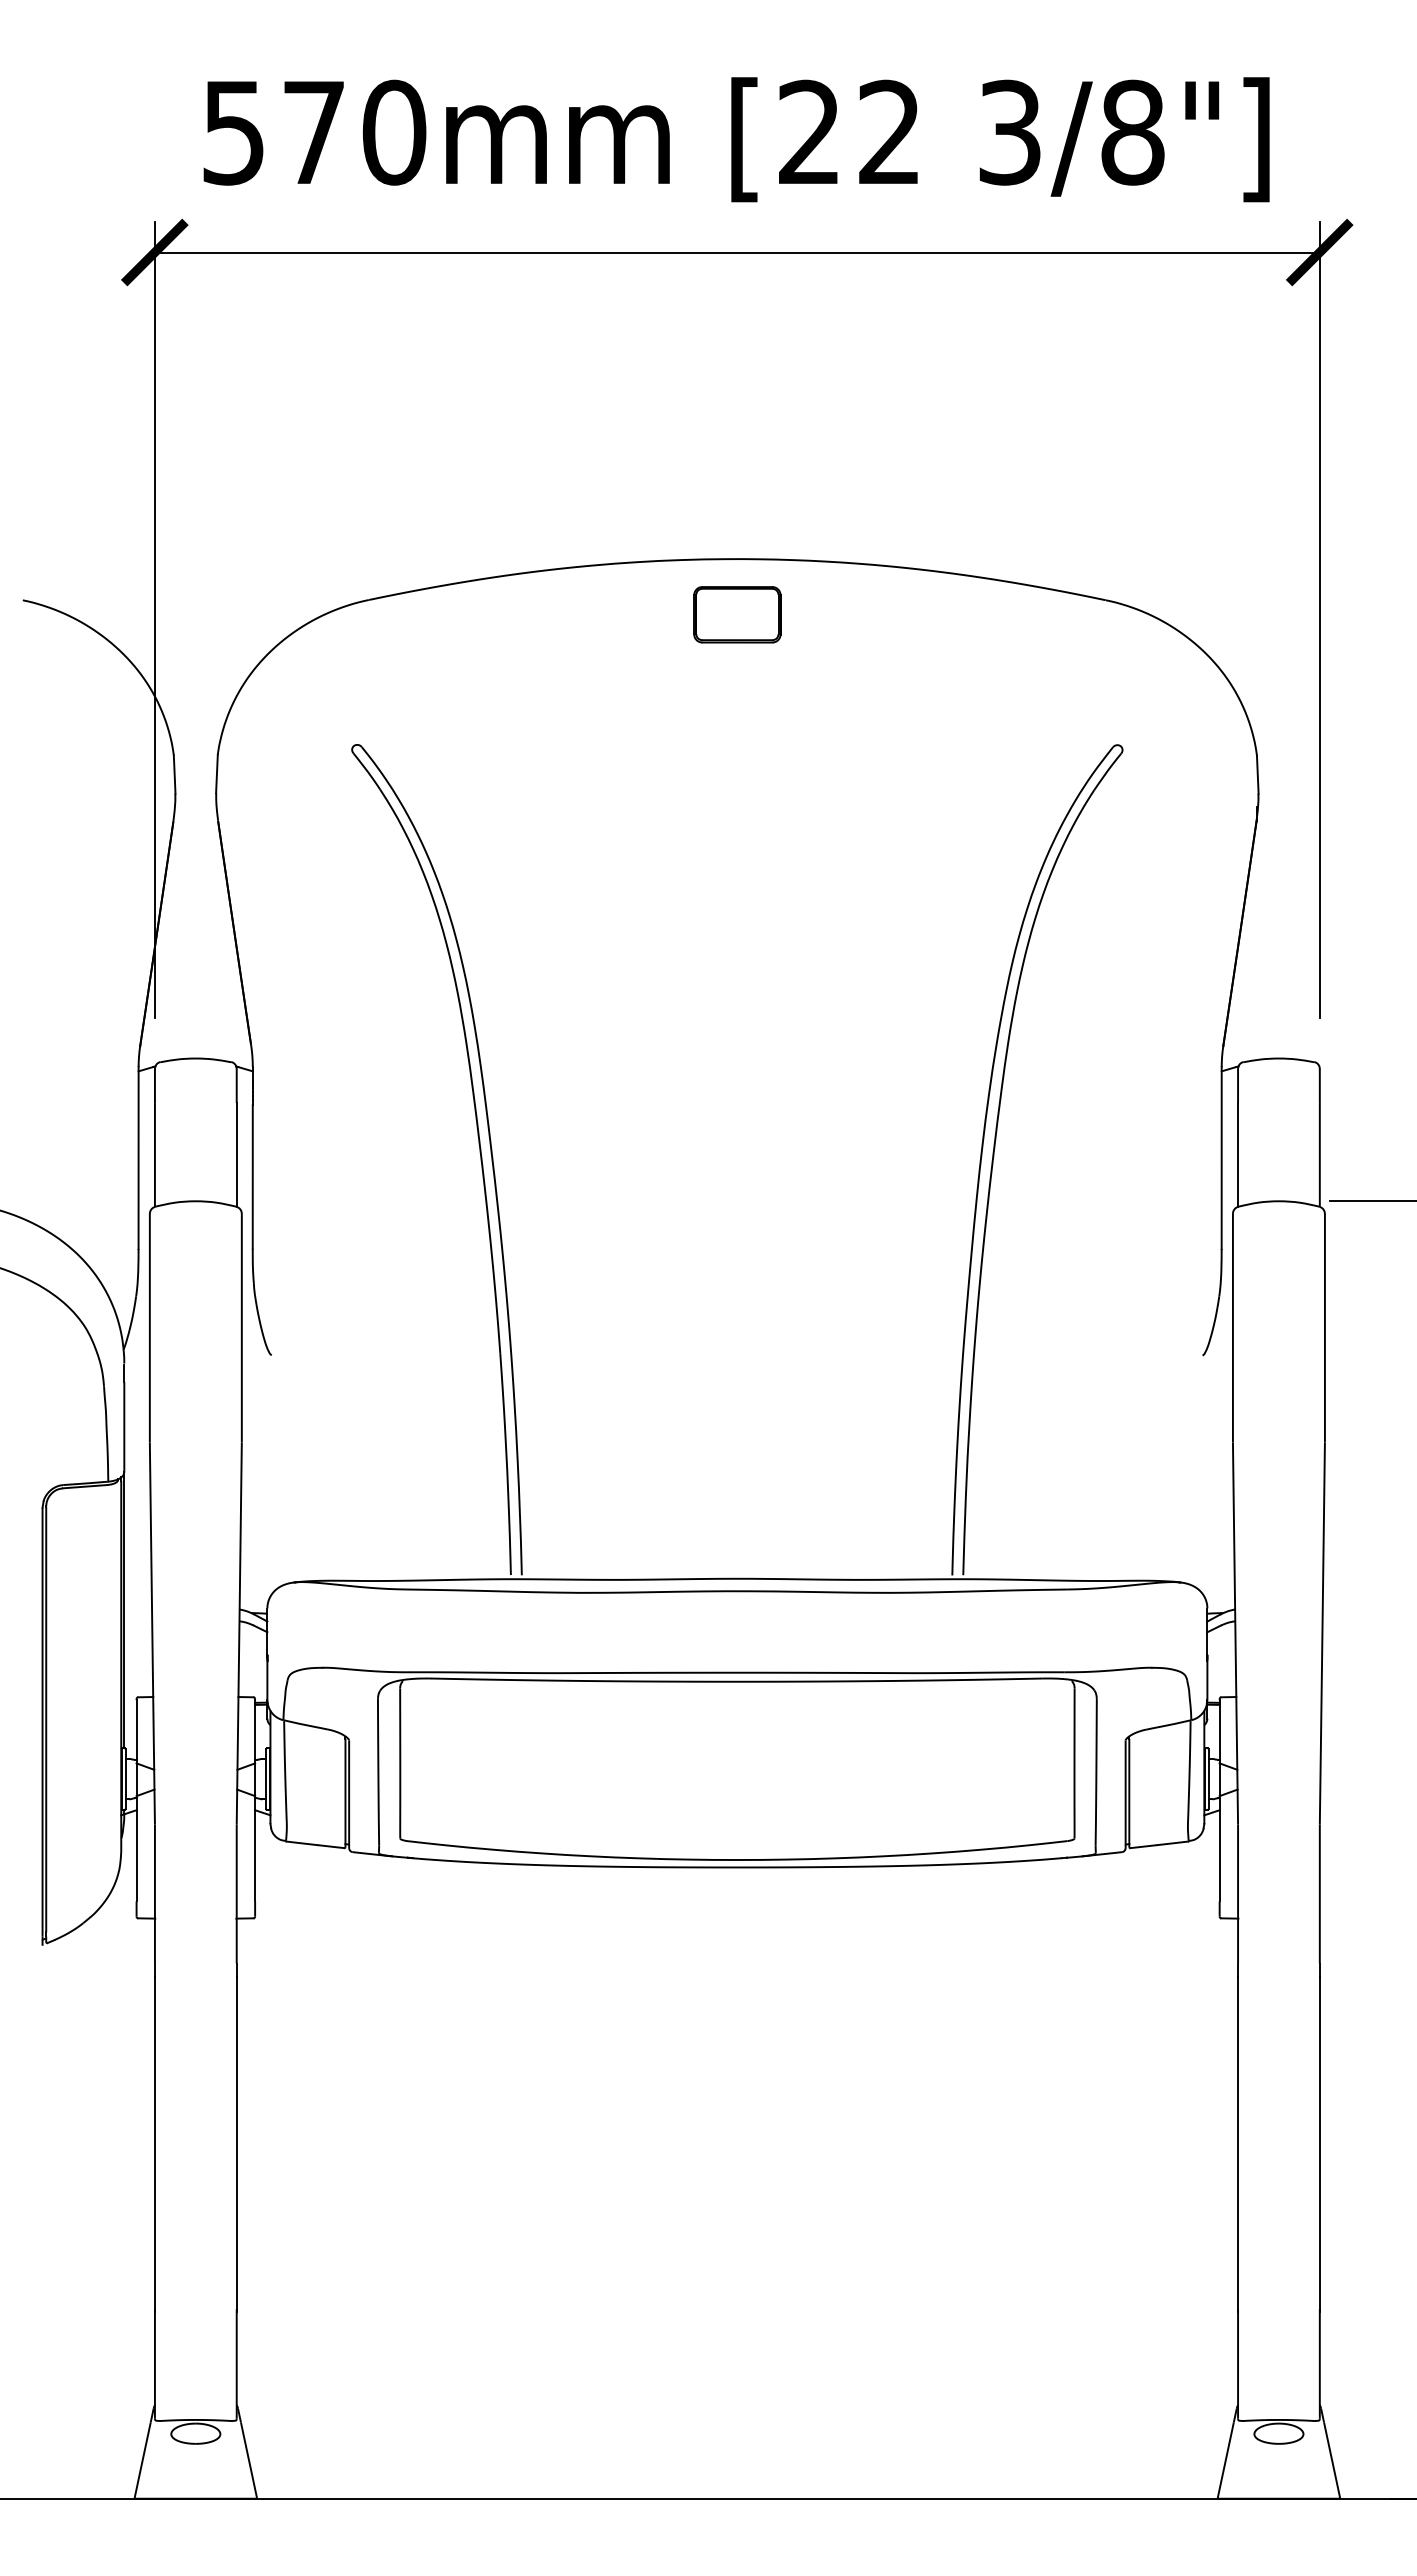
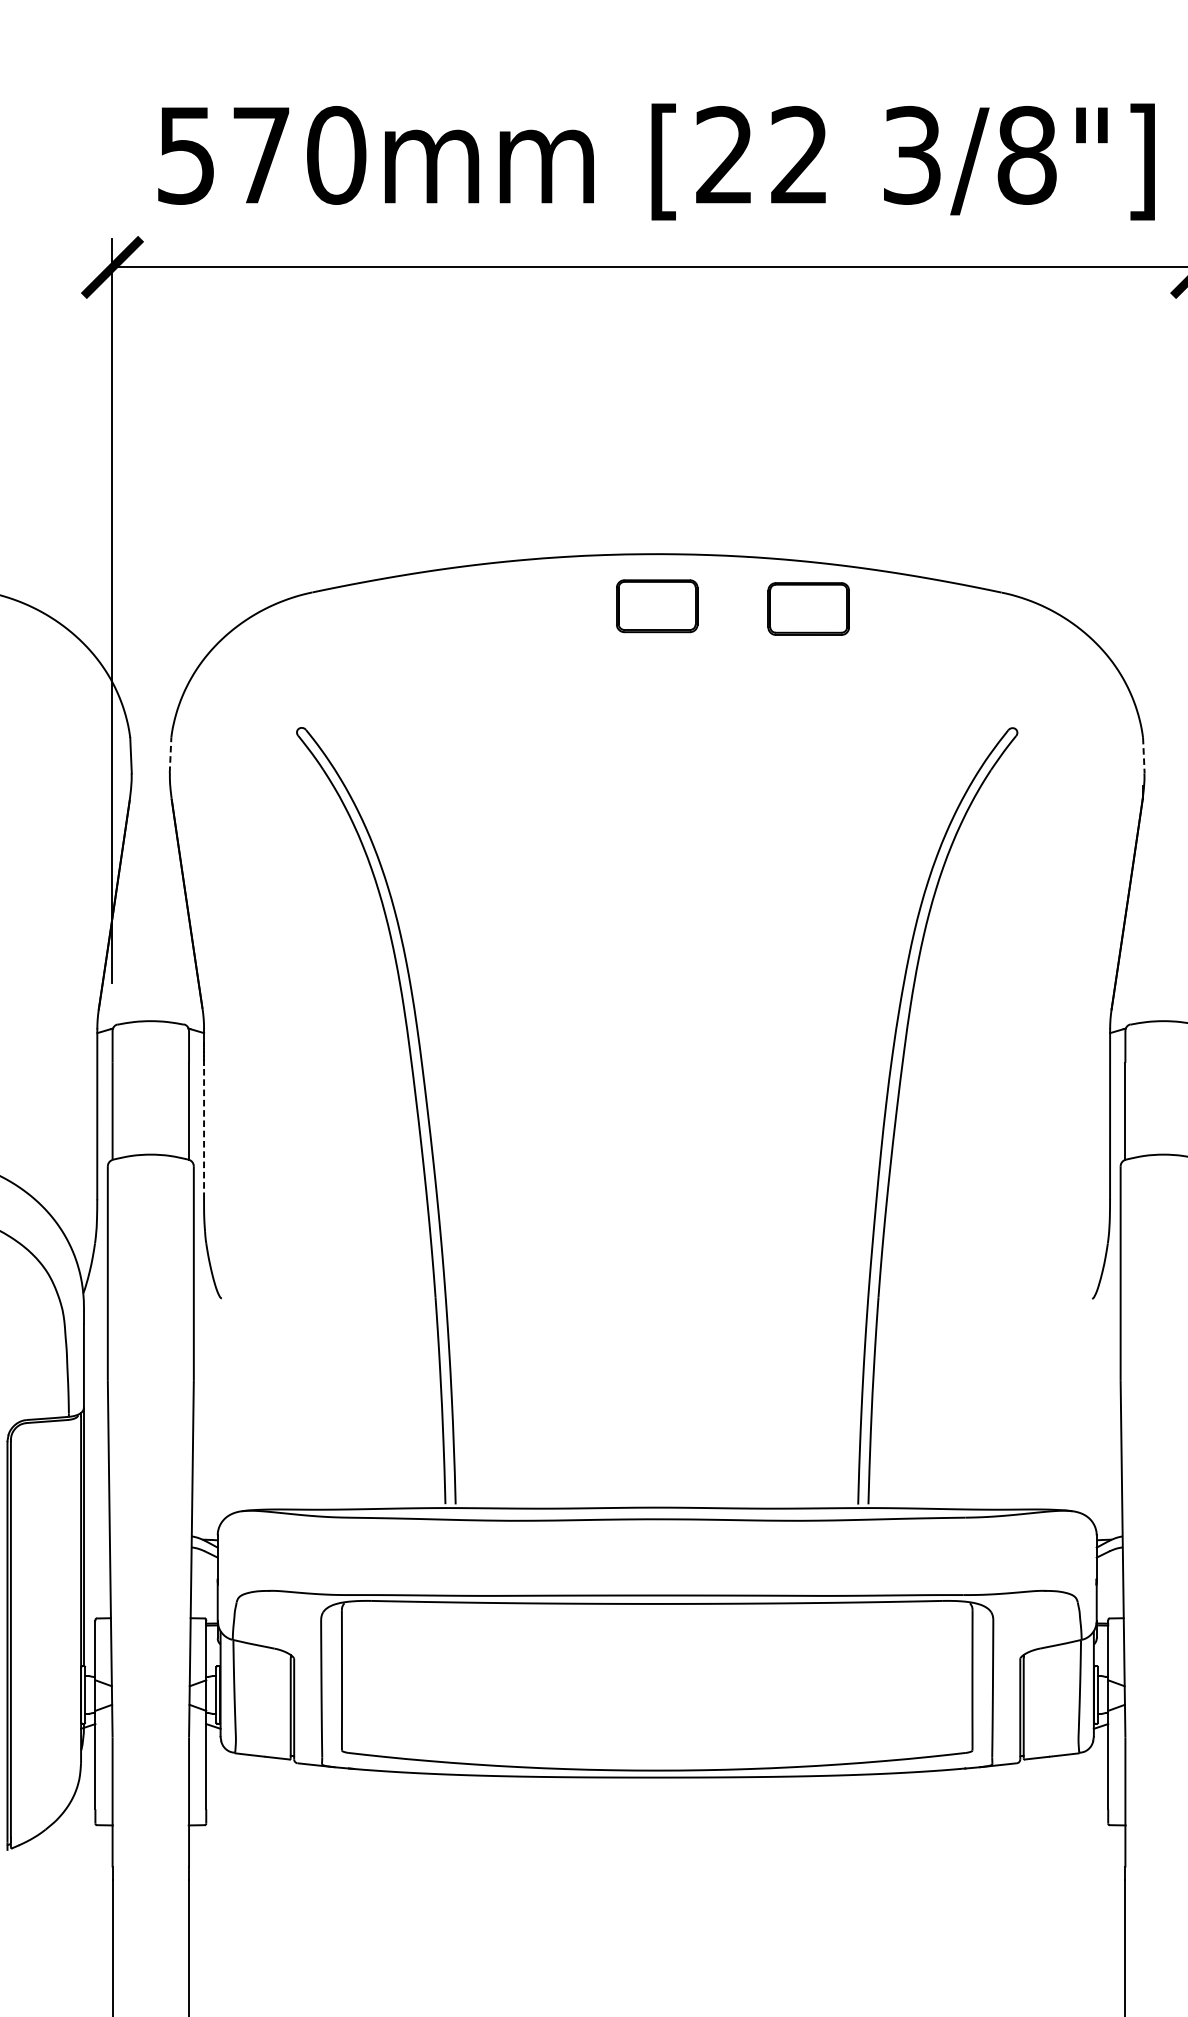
part: (899, 617) -> (808, 608), added
line: (216, 773) -> (170, 754), solid -> dashed
line: (1257, 775) -> (1143, 756), solid -> dashed
line: (252, 1176) -> (203, 1131), solid -> dashed

